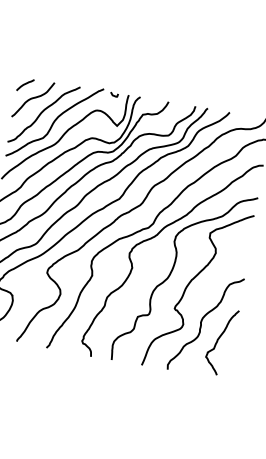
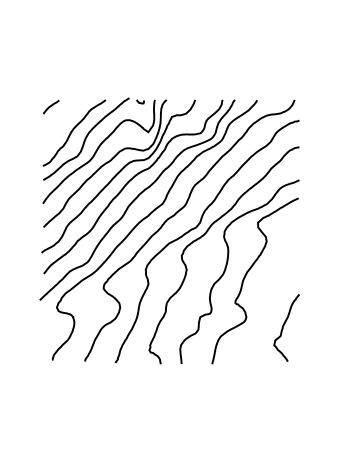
curve: (33, 99) -> (61, 119), removed
curve: (201, 322) -> (264, 312), removed

